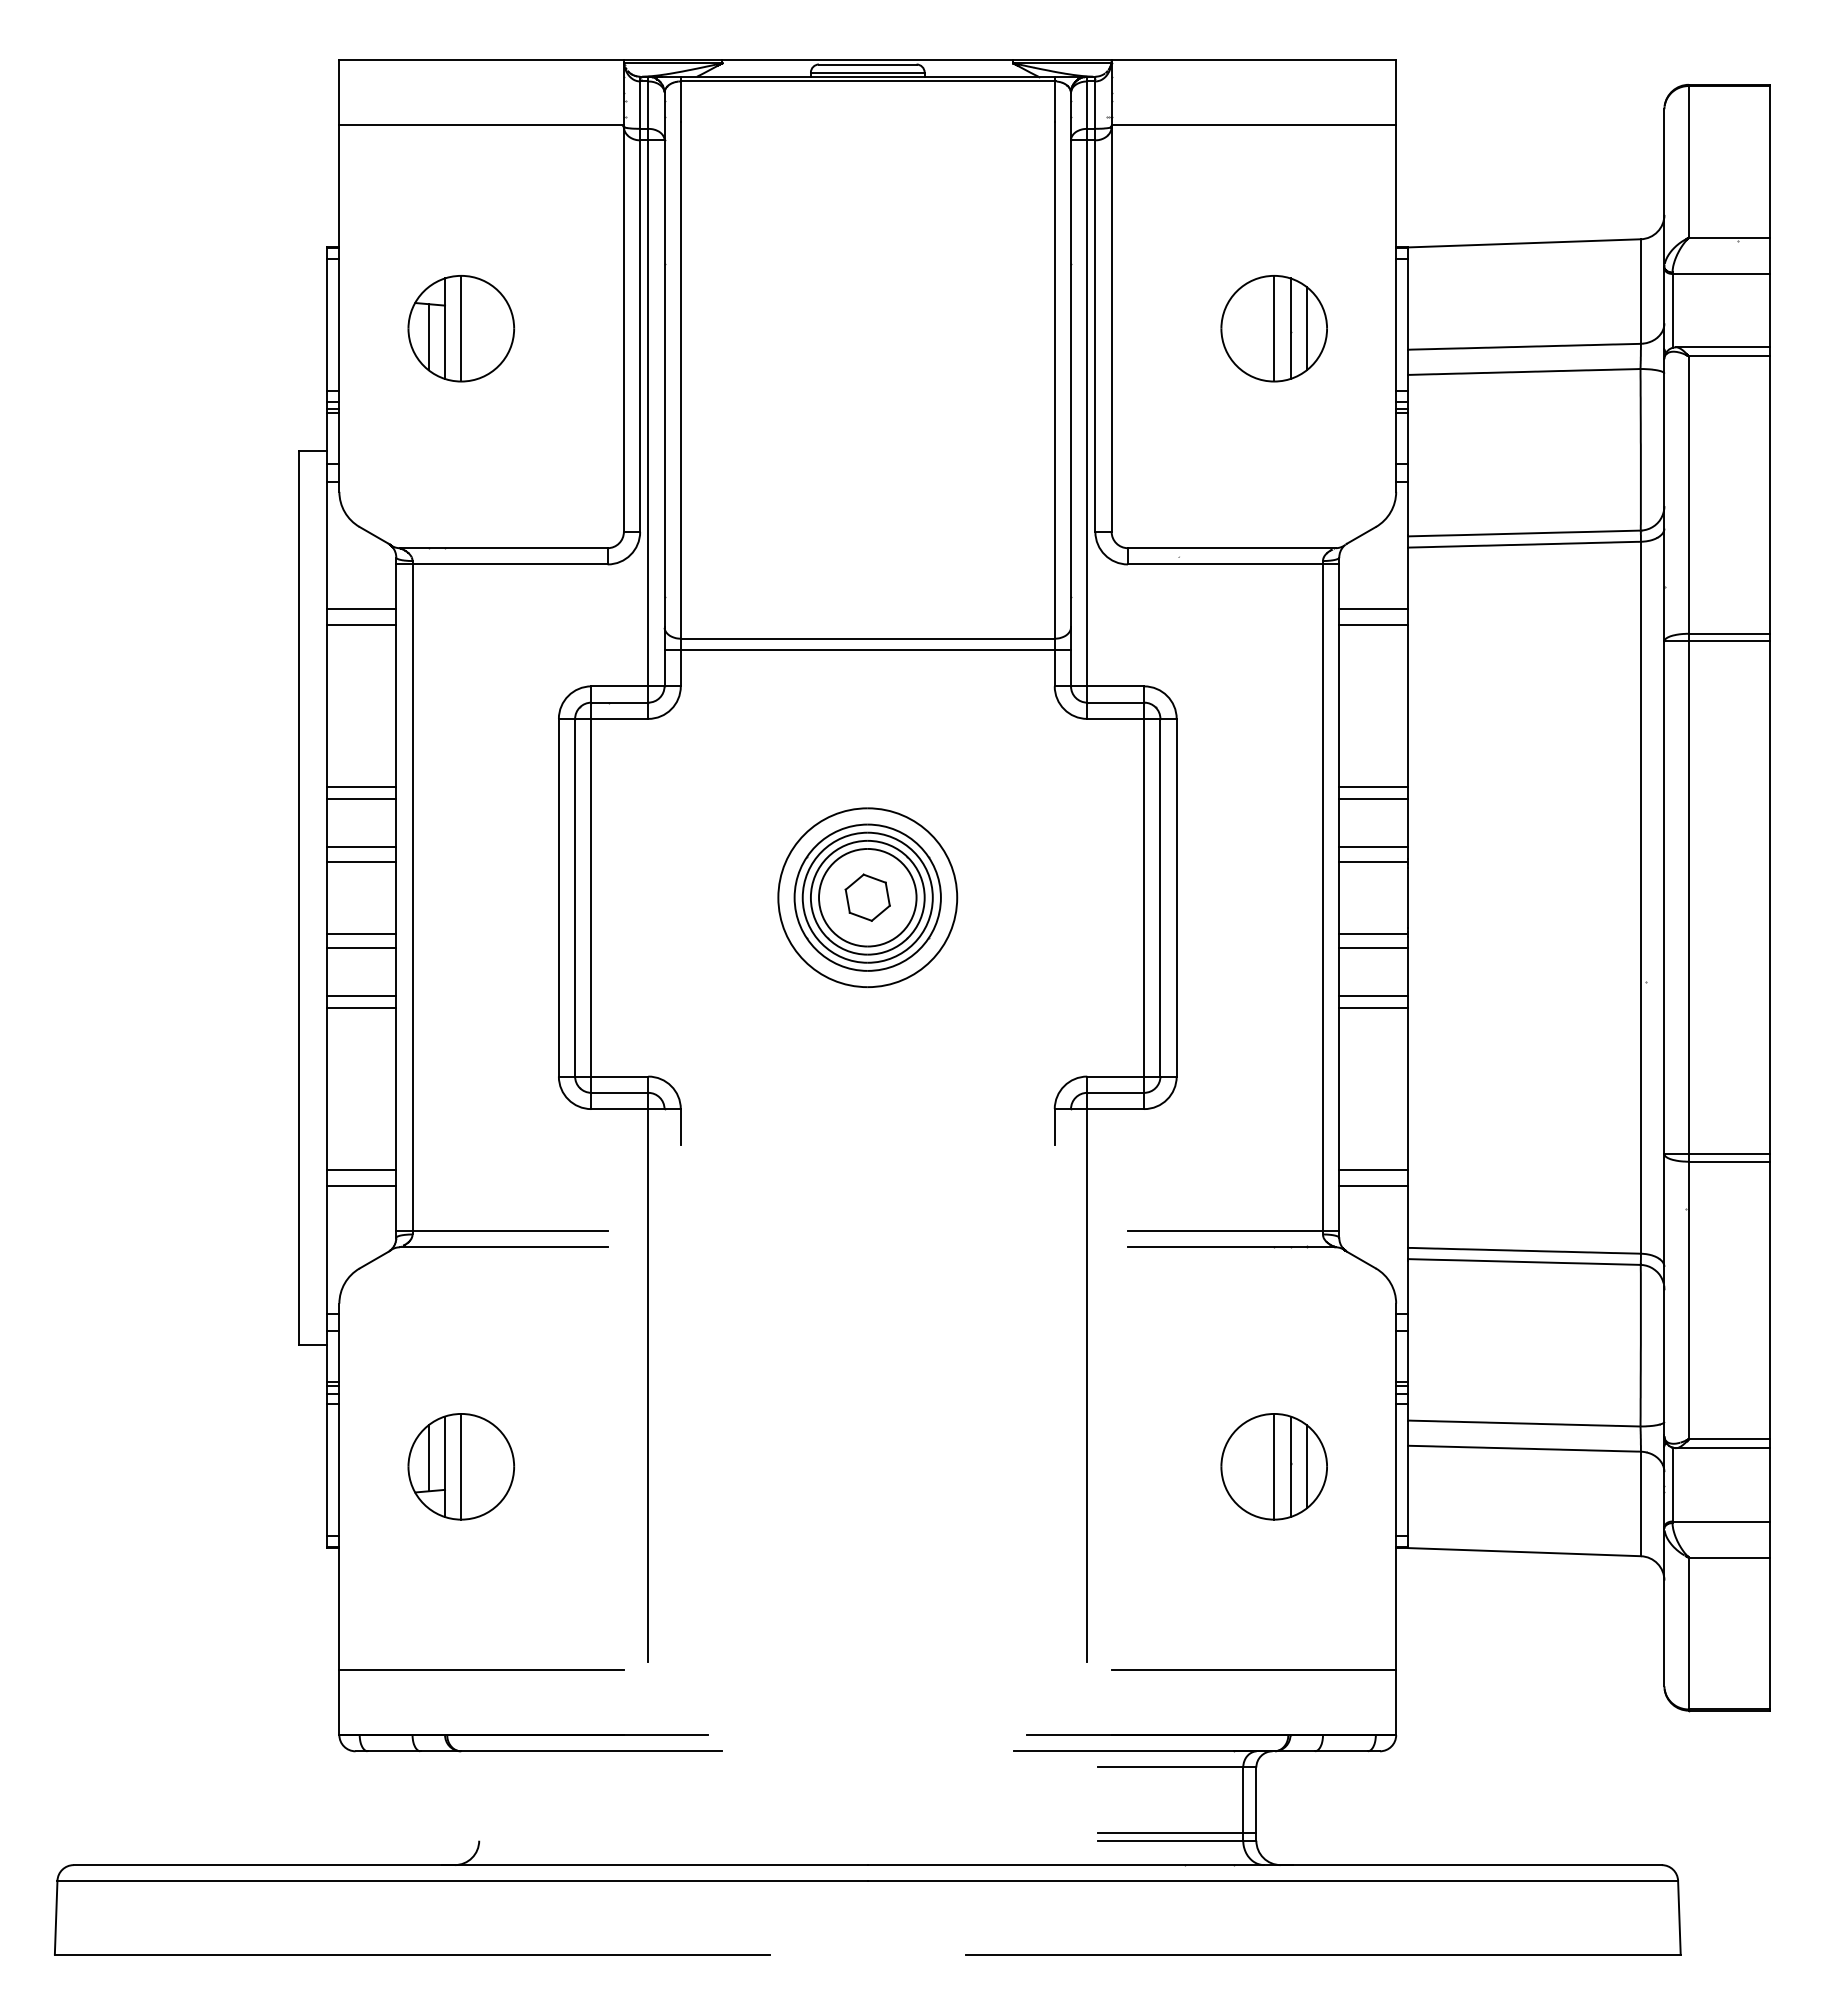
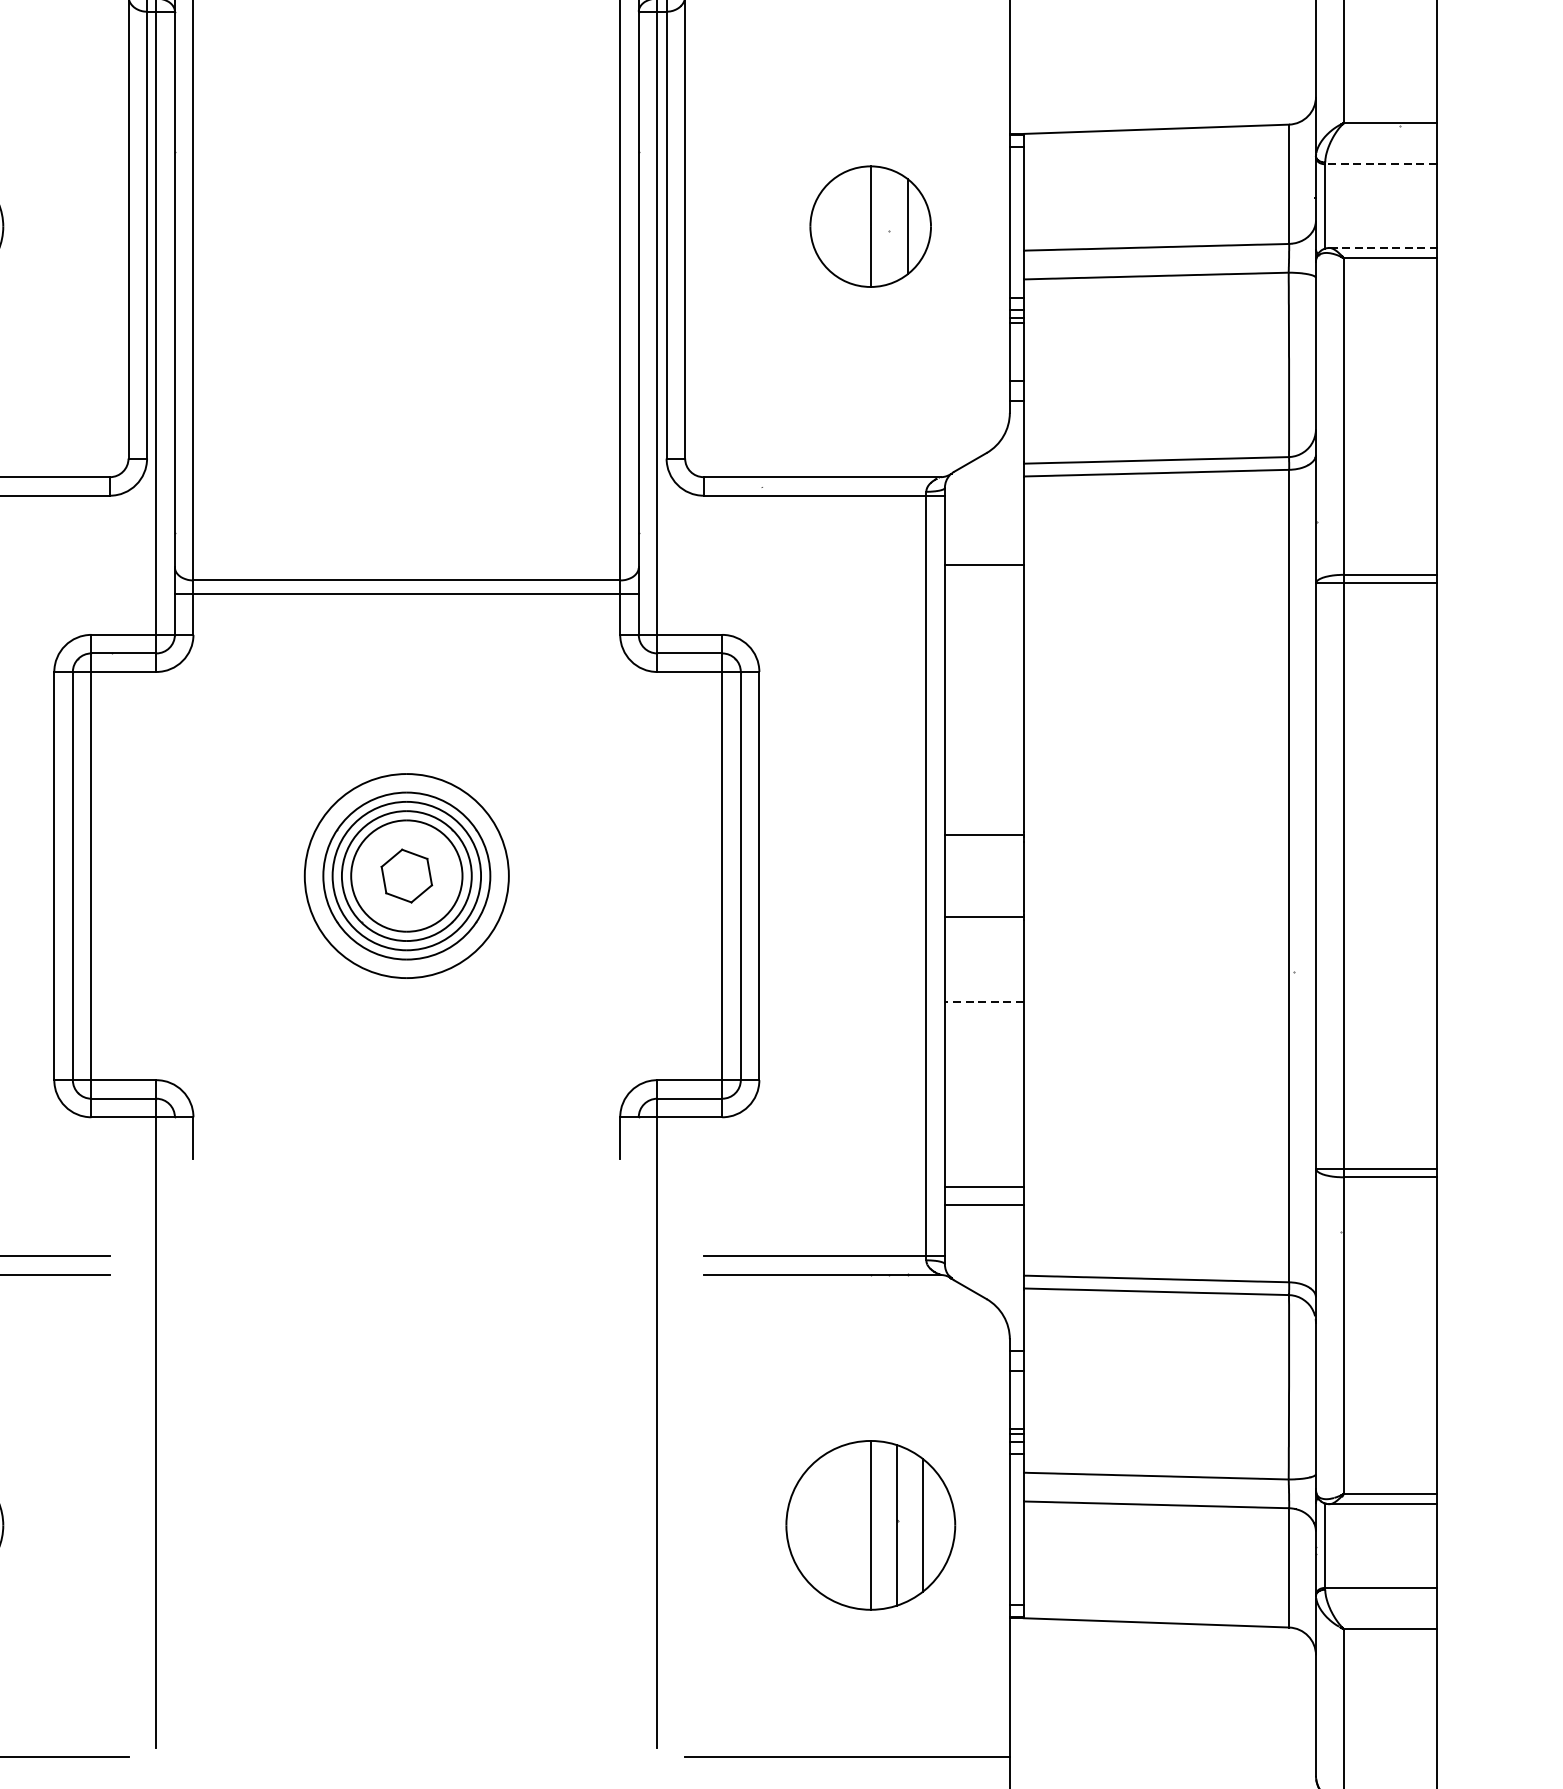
line: (1721, 274) -> (1381, 164), solid -> dashed
line: (1290, 328) -> (889, 226), removed
line: (1723, 347) -> (1383, 248), solid -> dashed
line: (1373, 609) -> (983, 547), removed
line: (1373, 787) -> (983, 750), removed
line: (1373, 799) -> (983, 763), removed
line: (1373, 847) -> (983, 818), removed
line: (1373, 948) -> (983, 933), removed
line: (1373, 996) -> (983, 988), removed
line: (1373, 1008) -> (983, 1002), solid -> dashed
part: (1273, 1466) -> (869, 1525), size x1.4

